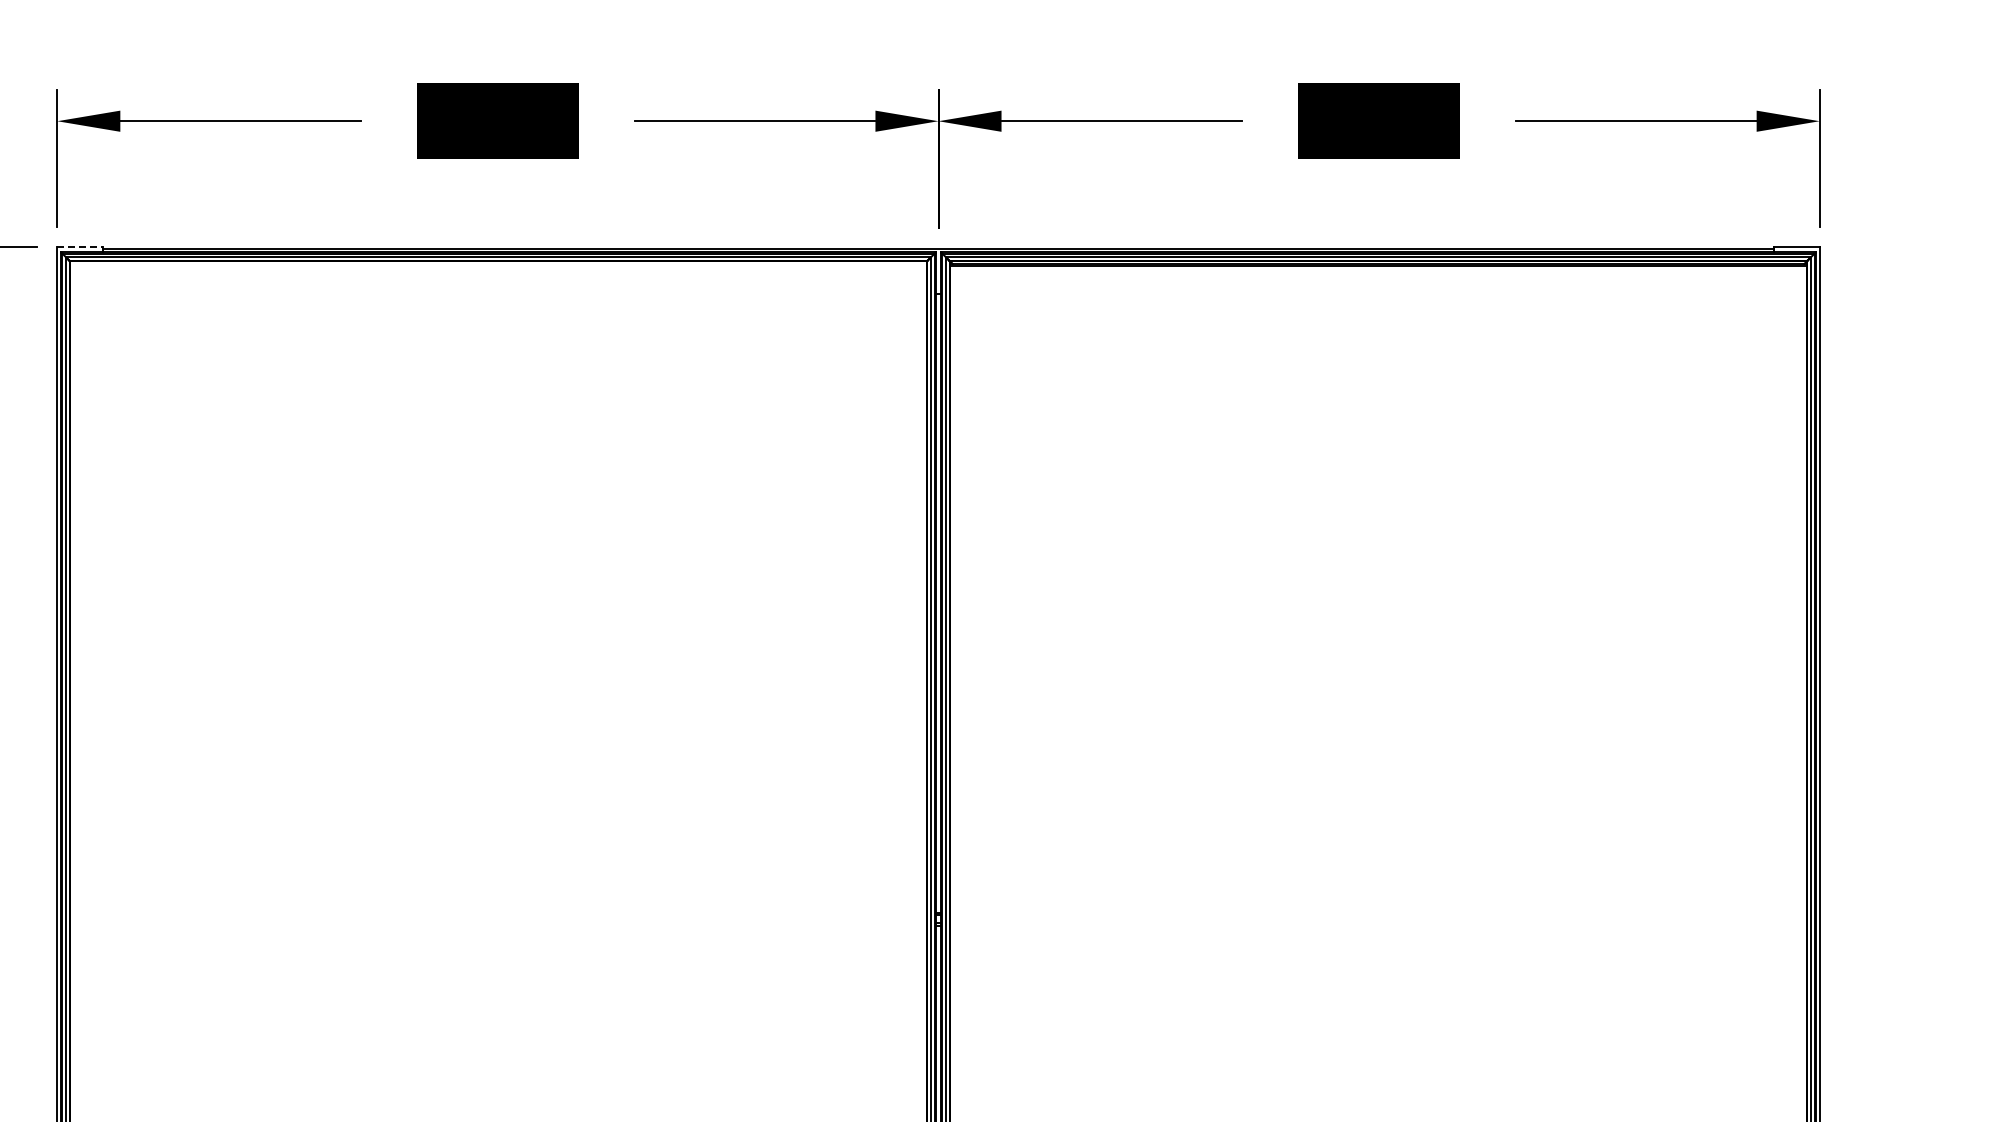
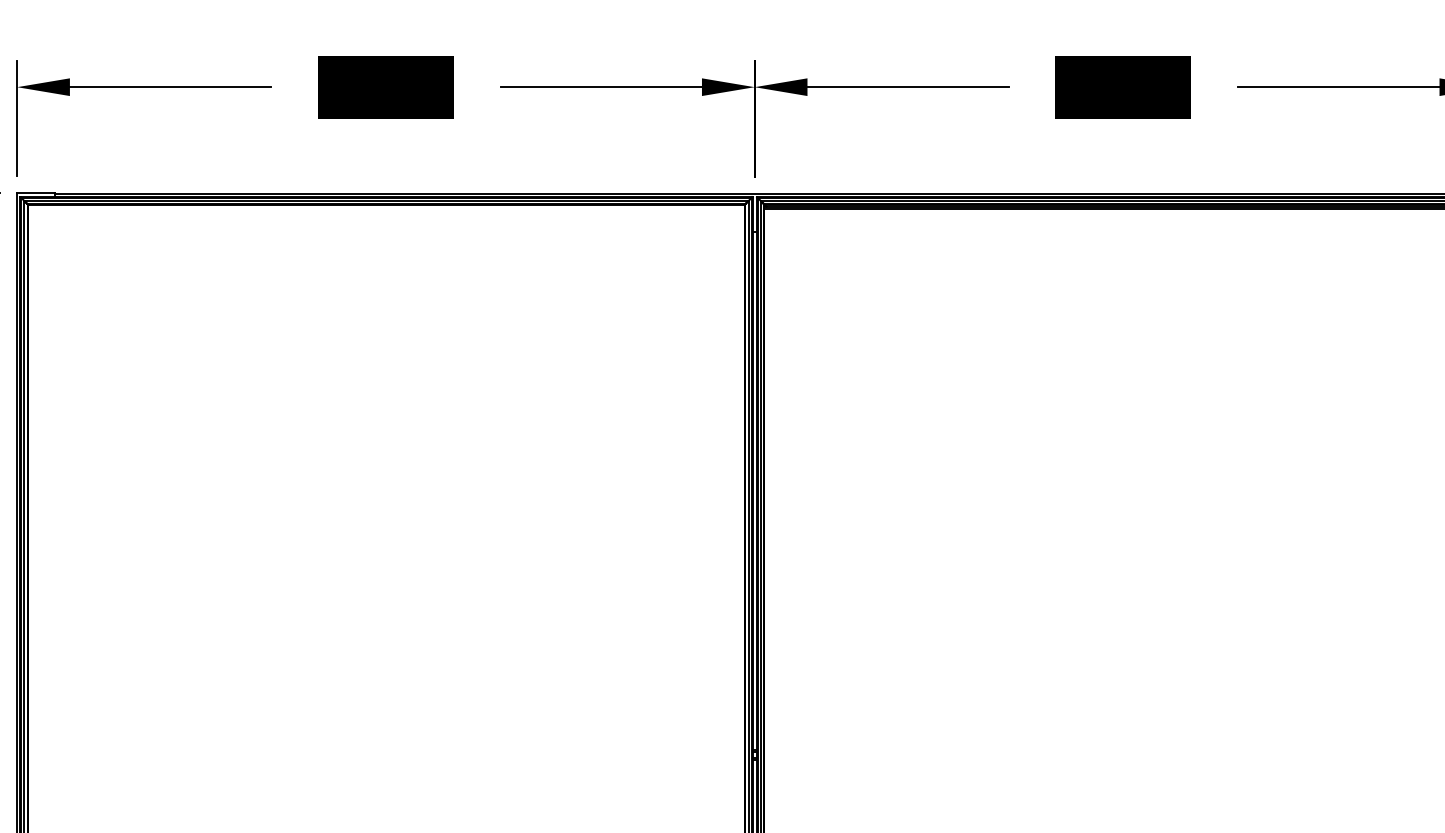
line: (79, 247) -> (35, 192), dashed -> solid

